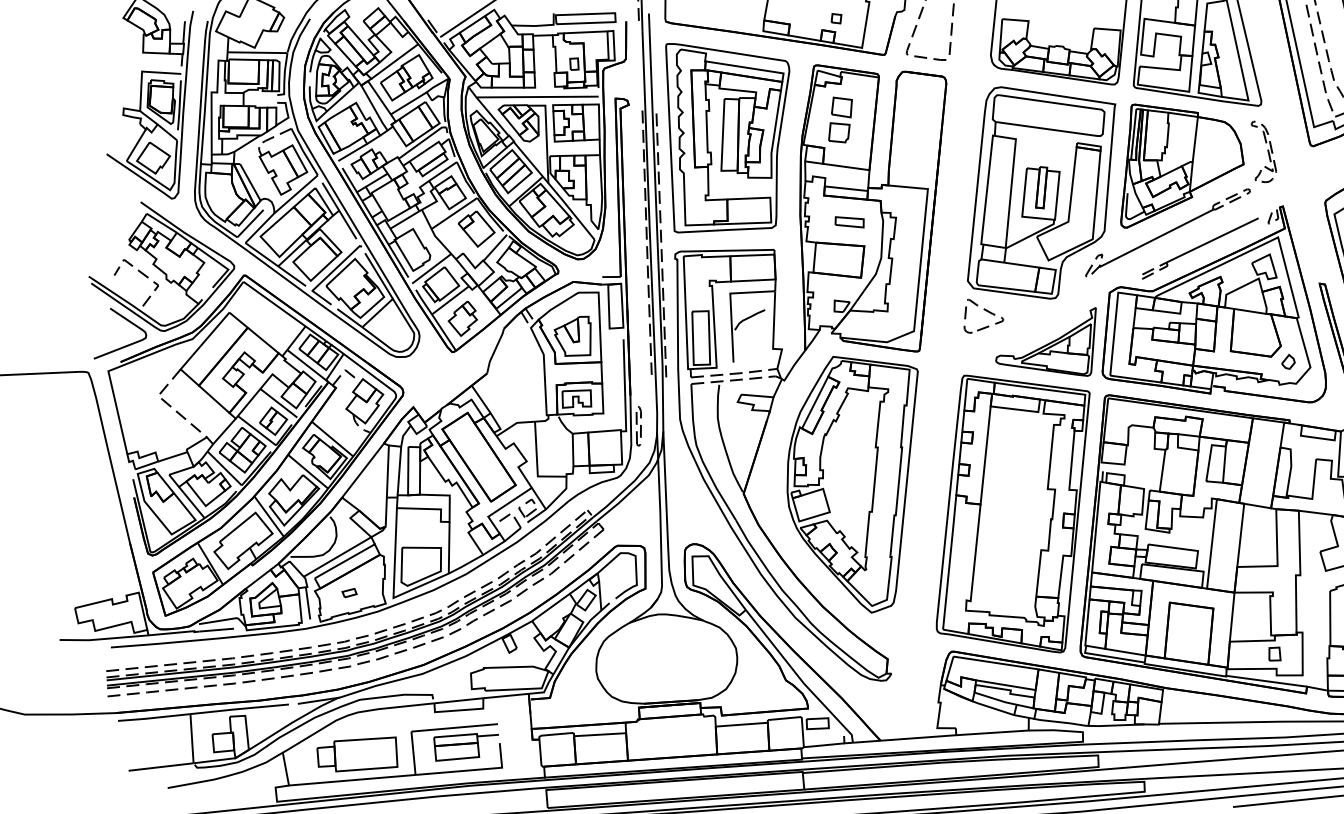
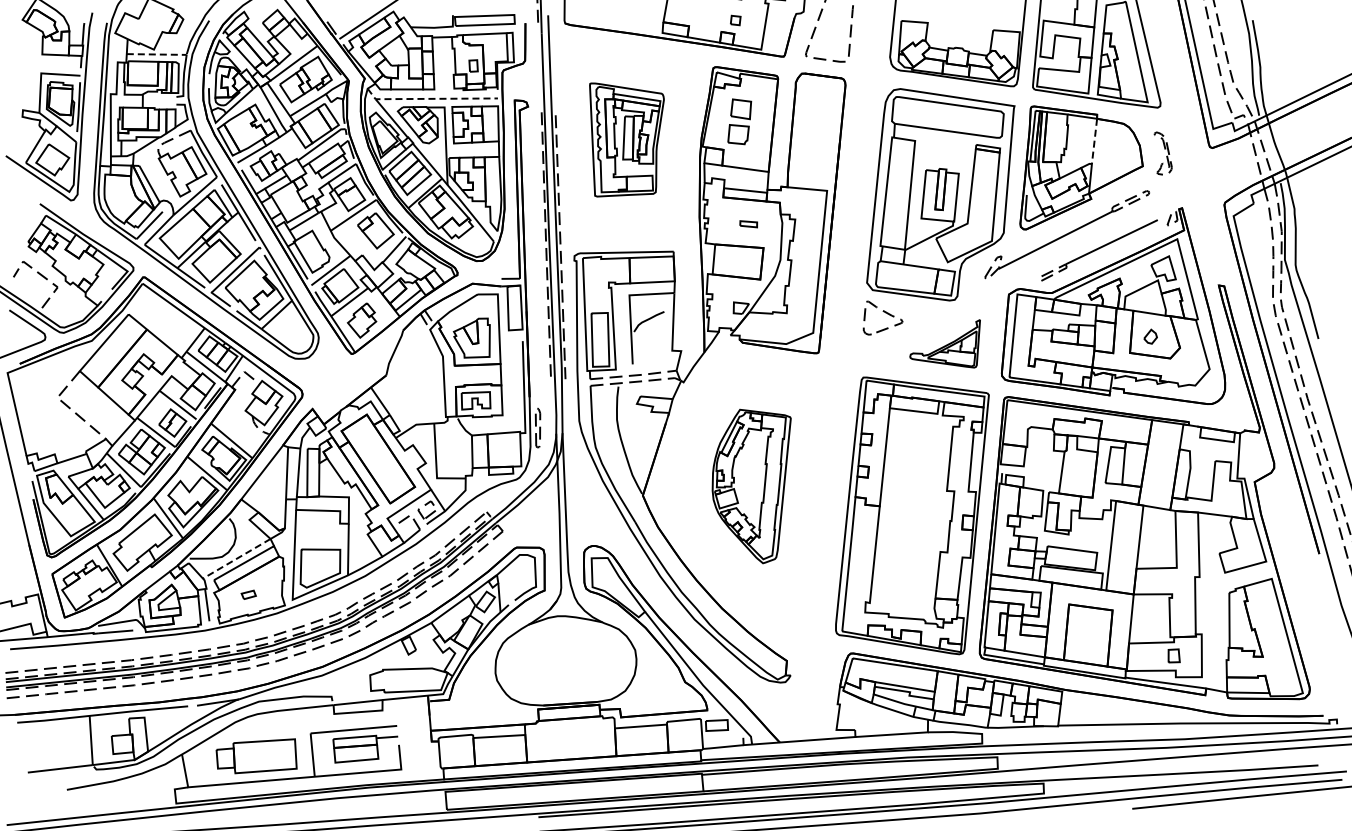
line: (257, 52) -> (156, 54), solid -> dashed
line: (530, 96) -> (429, 98), solid -> dashed
part: (727, 137) -> (626, 139), size x0.6
line: (1195, 139) -> (1094, 141), solid -> dashed
part: (1264, 151) -> (1163, 153), size x0.7
part: (849, 222) -> (748, 224), size x0.6
part: (1045, 341) -> (944, 343), size x0.7
part: (1288, 361) -> (1150, 336), moved
part: (852, 484) -> (751, 486), size x0.6
line: (337, 557) -> (236, 559), solid -> dashed

